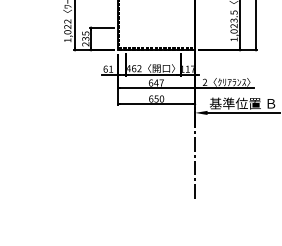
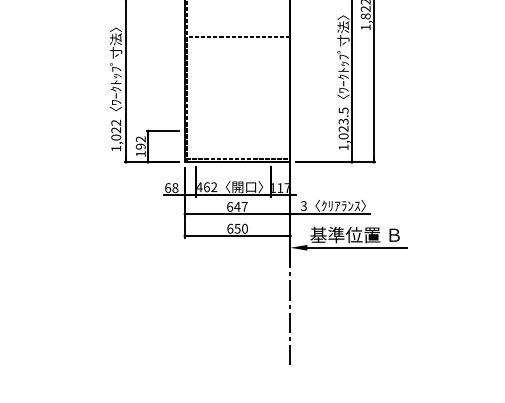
text: (85, 38) -> (140, 146), 235 -> 192
text: (111, 69) -> (175, 188), 61 -> 68
text: (204, 82) -> (303, 206), 2 -> 3

